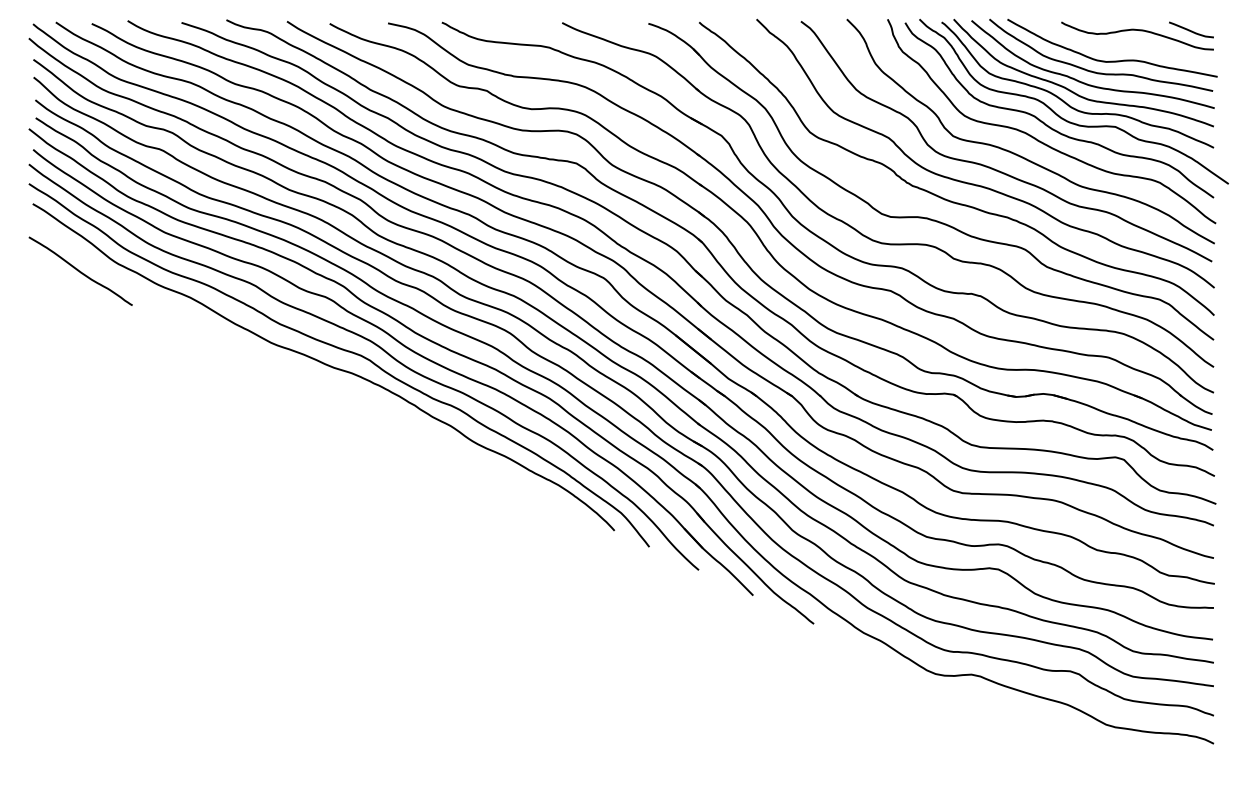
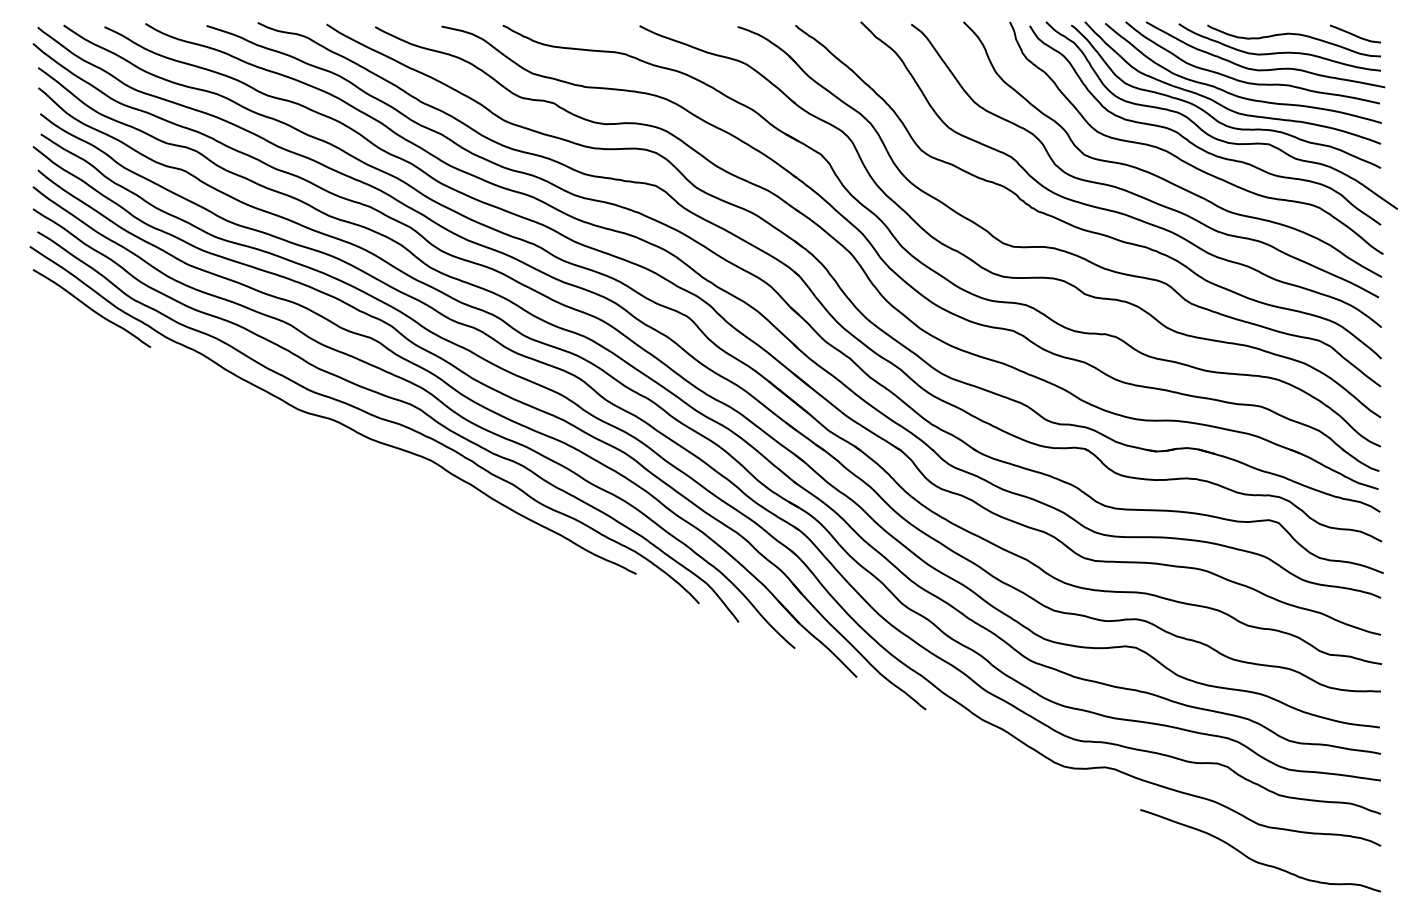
curve: (1124, 45) -> (1279, 51), added
curve: (291, 367) -> (331, 417), added
curve: (1102, 755) -> (1254, 859), added

